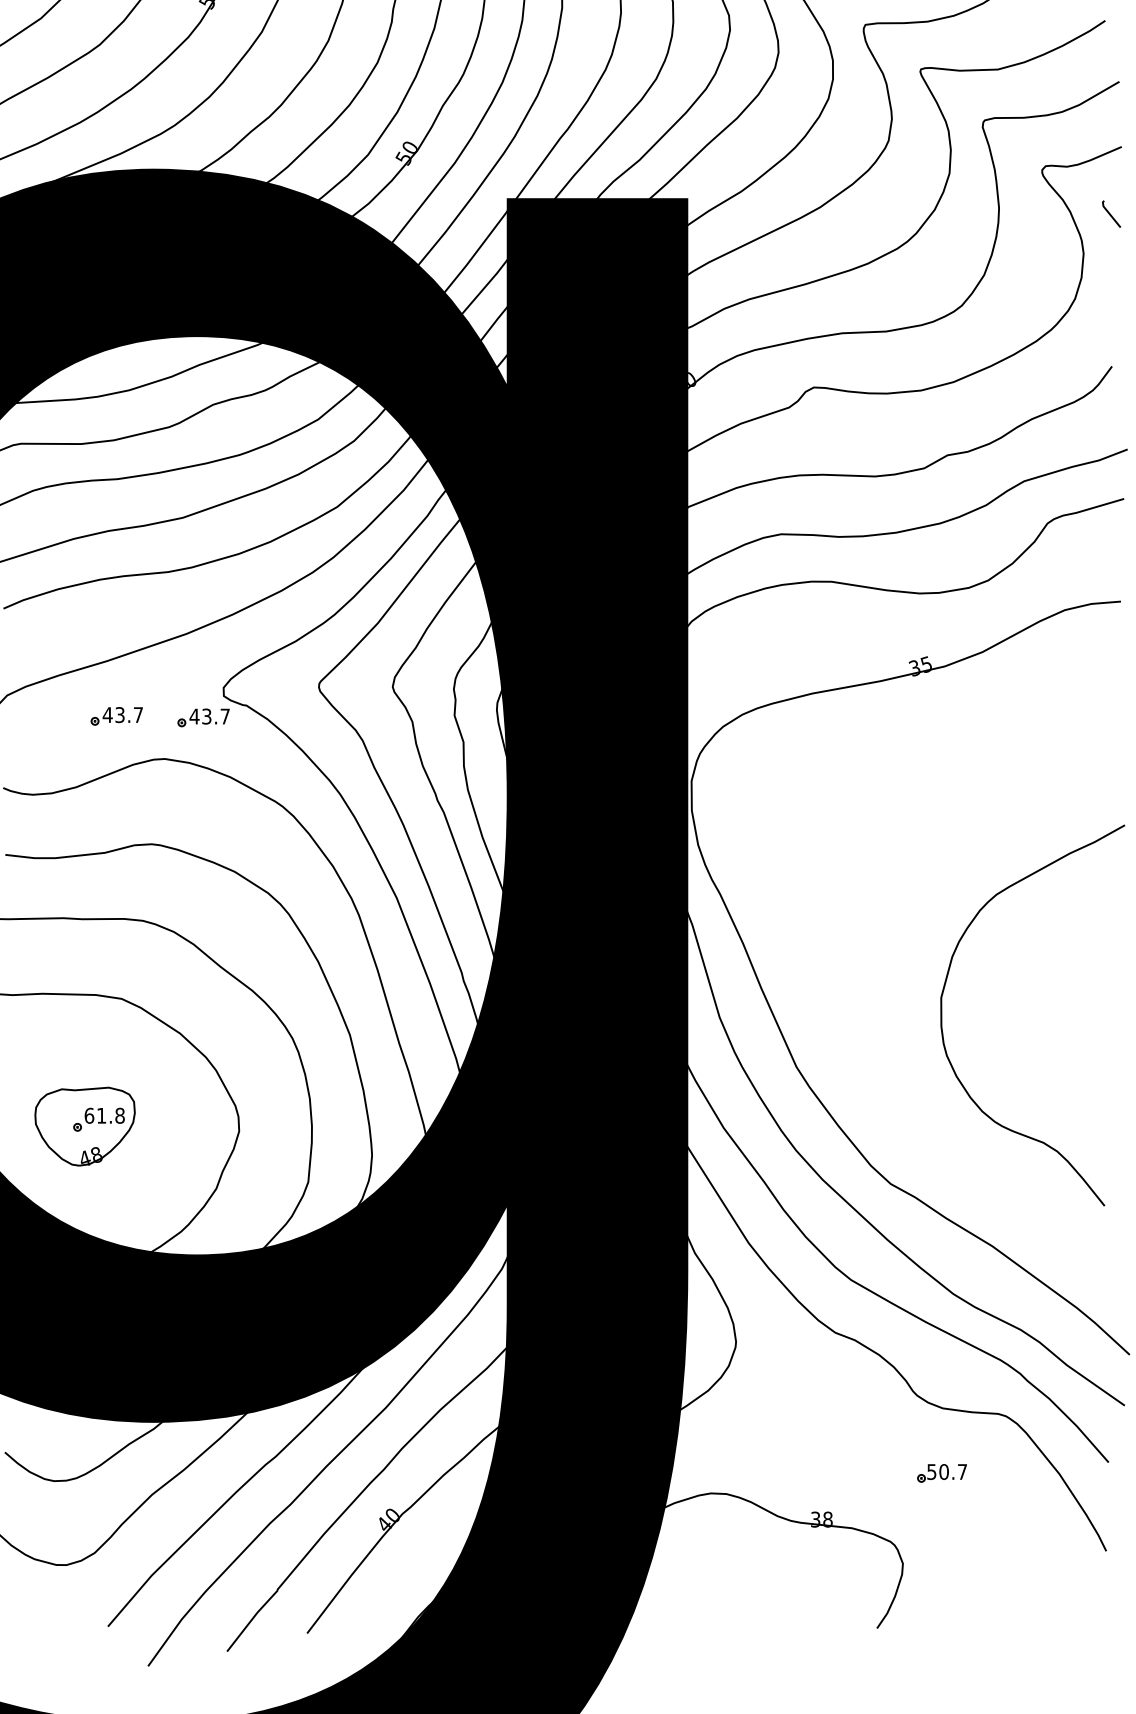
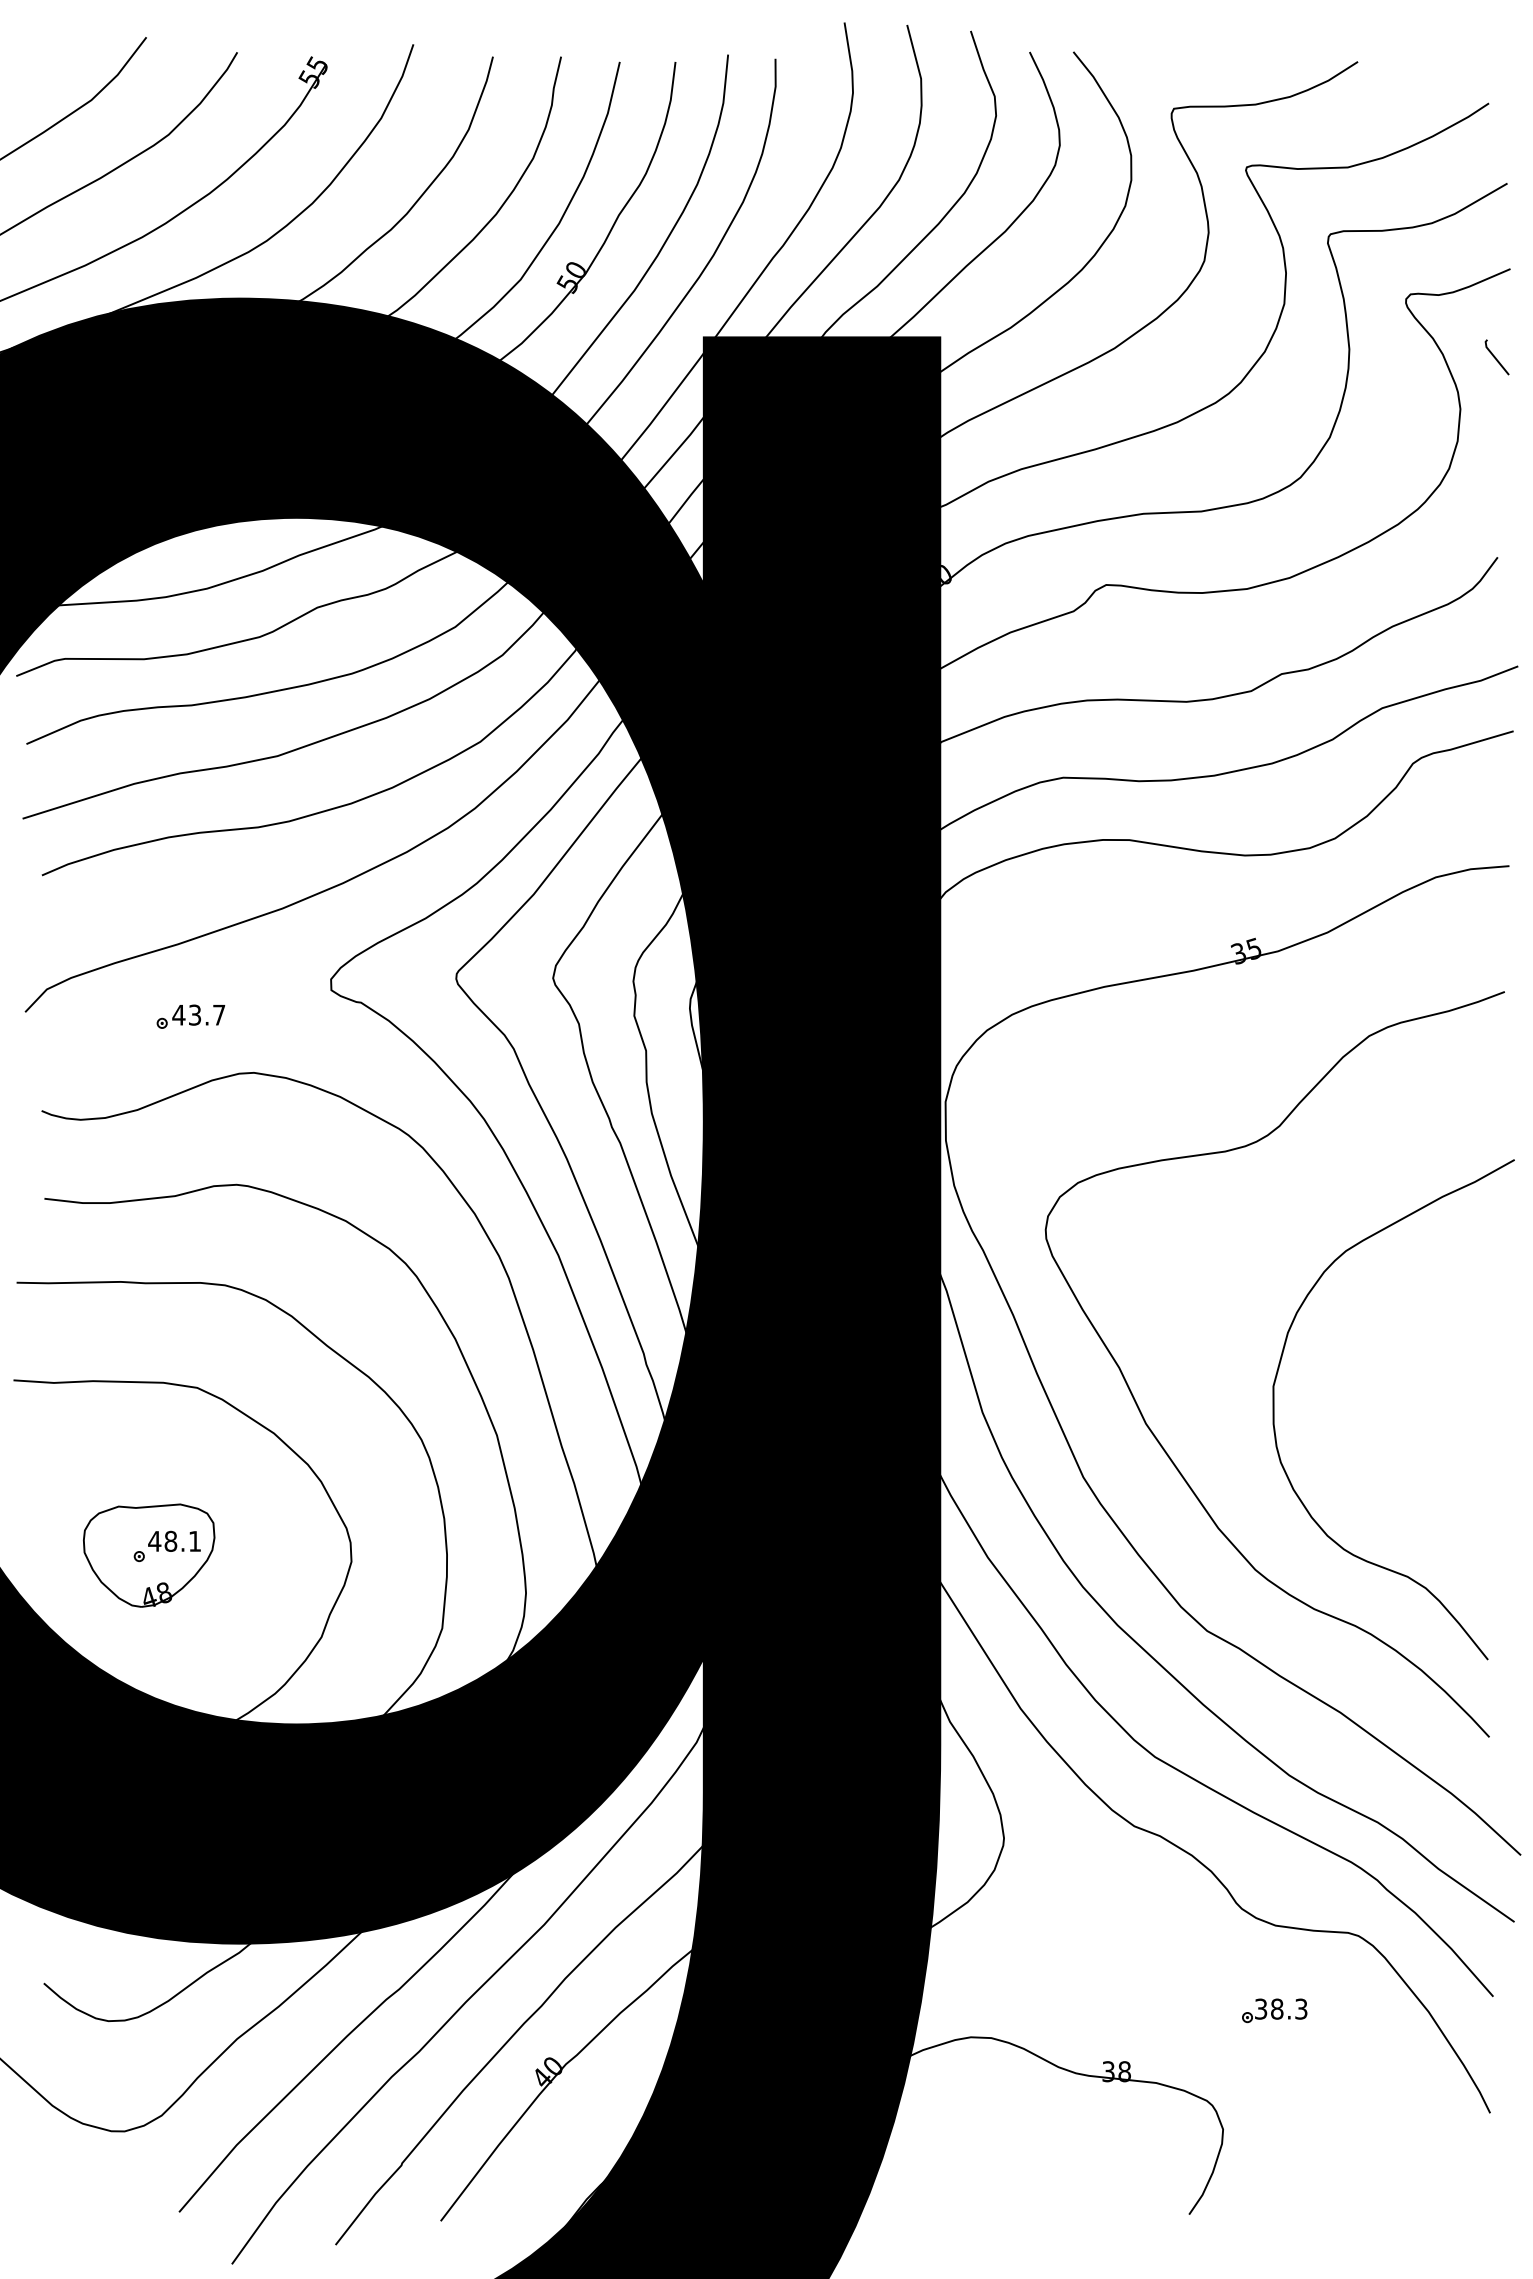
part: (203, 717) -> (304, 1018), removed
curve: (855, 1040) -> (1160, 1442), added
text: (104, 1115) -> (174, 1540), 61.8 -> 48.1
text: (947, 1471) -> (1281, 2008), 50.7 -> 38.3

